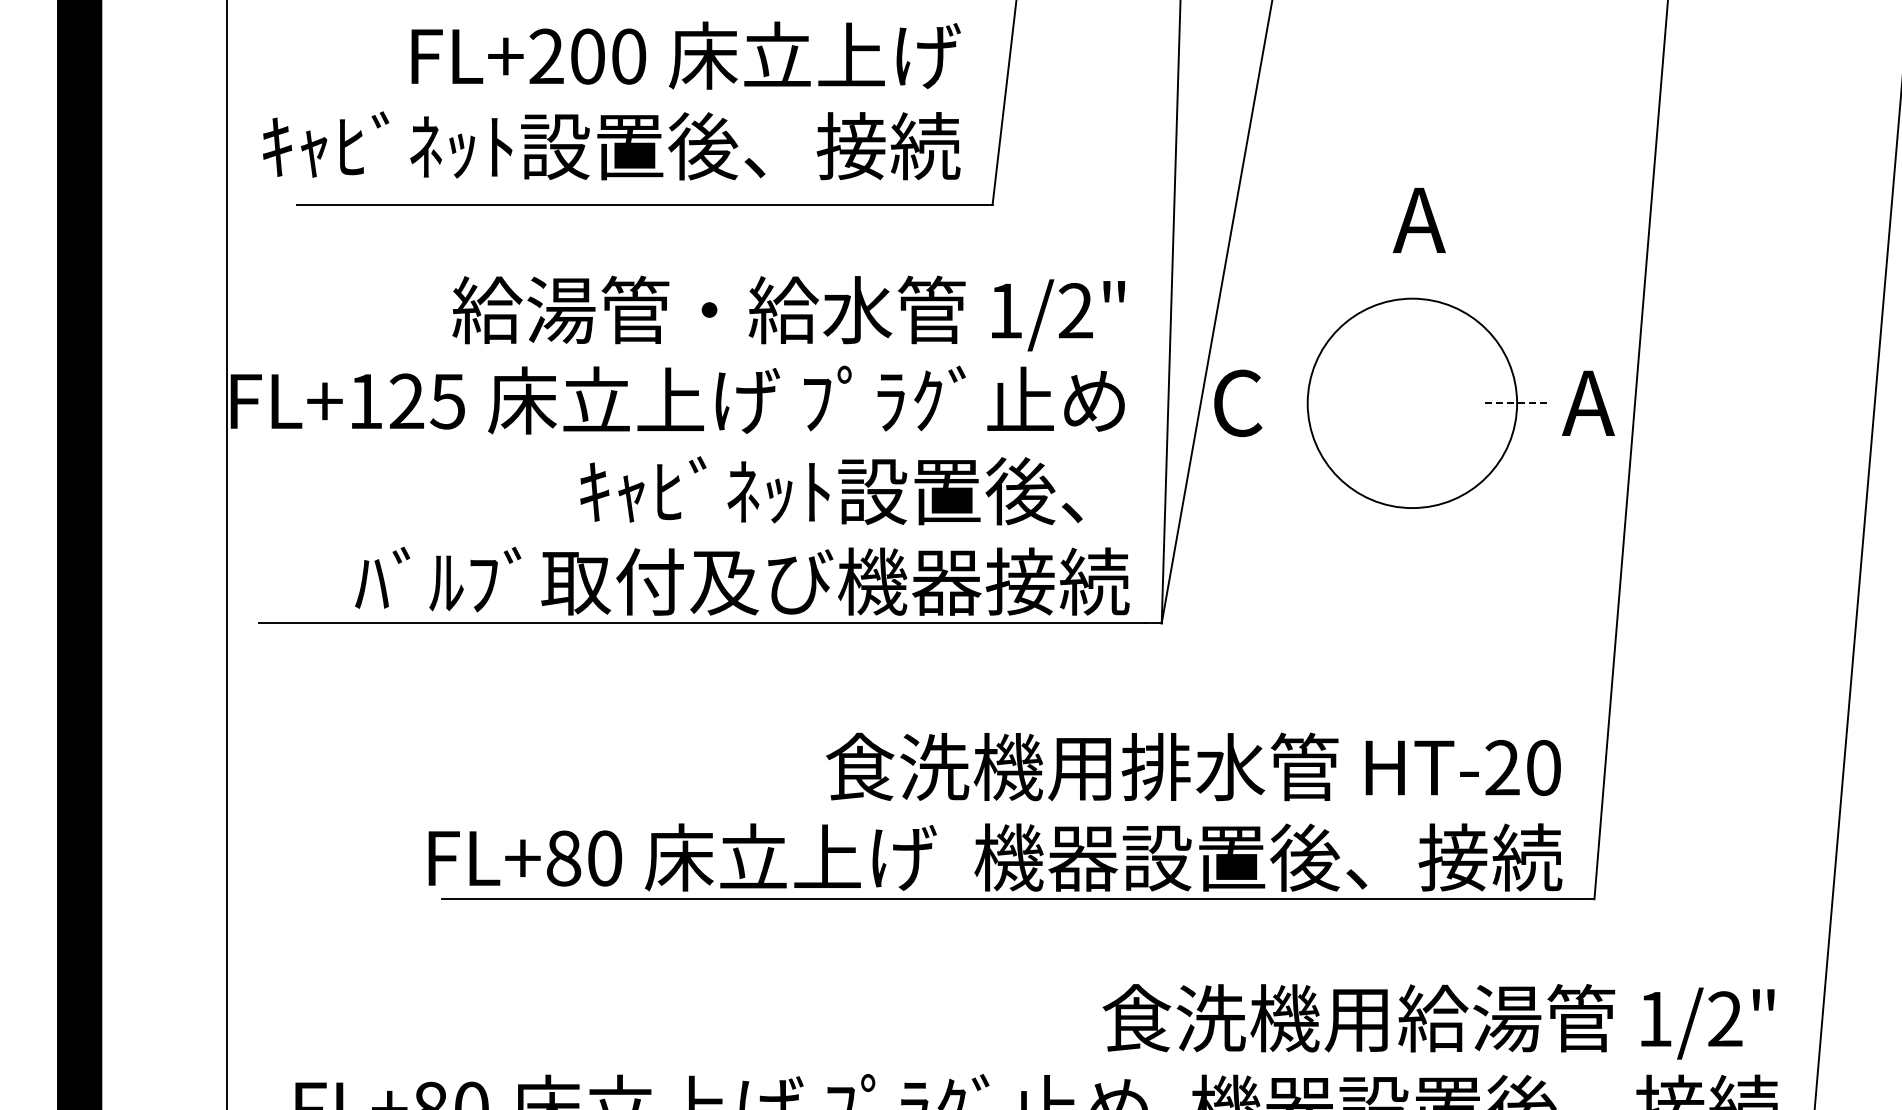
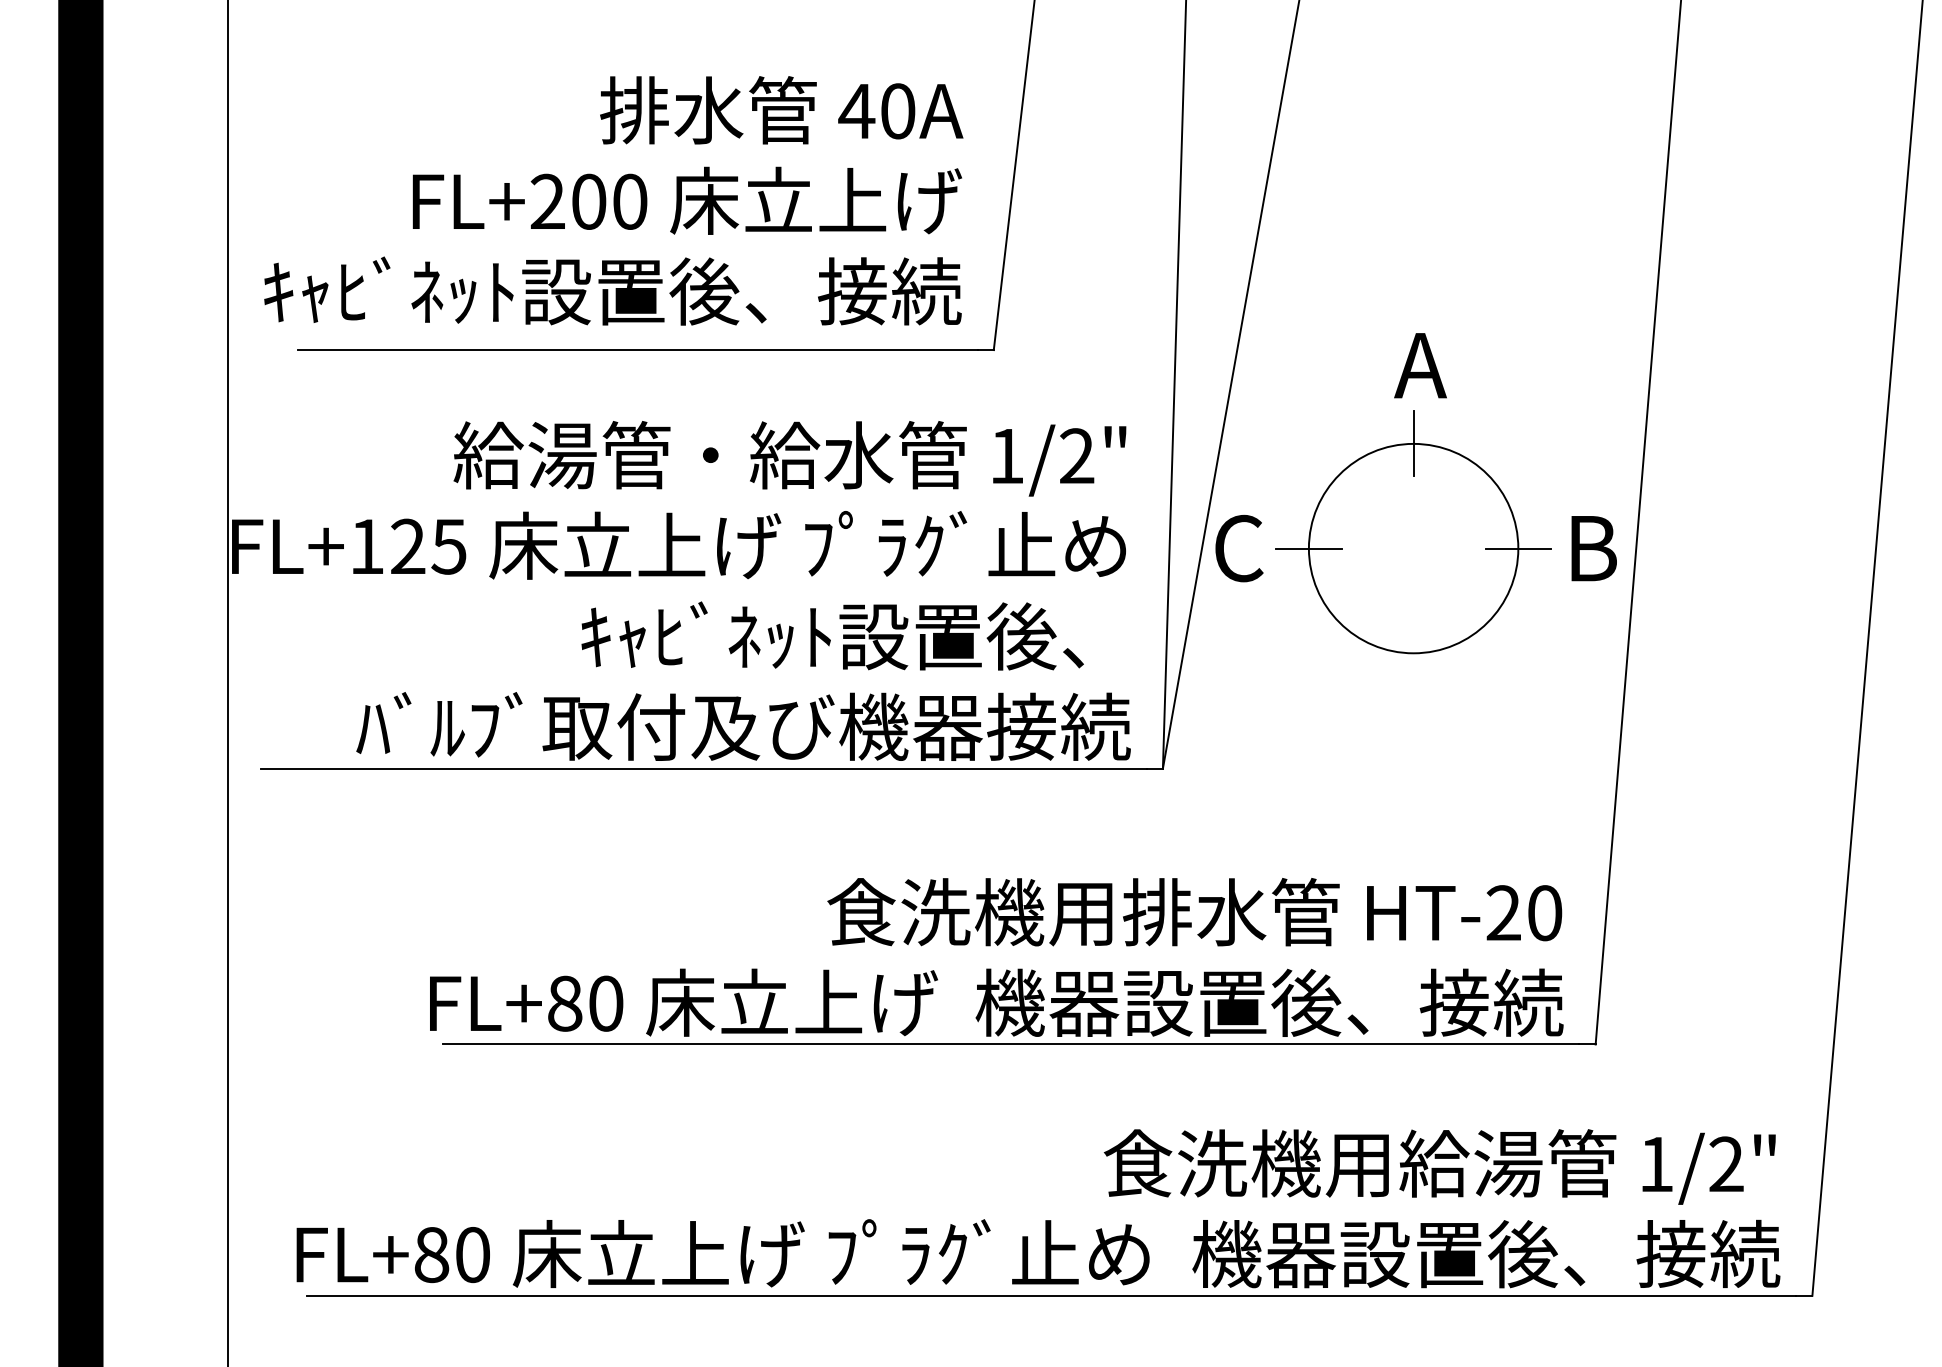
line: (1412, 298) -> (1413, 443), added
line: (1307, 403) -> (1308, 548), added
line: (1517, 403) -> (1518, 548), dashed -> solid
text: (1588, 403) -> (1589, 548), A -> B

